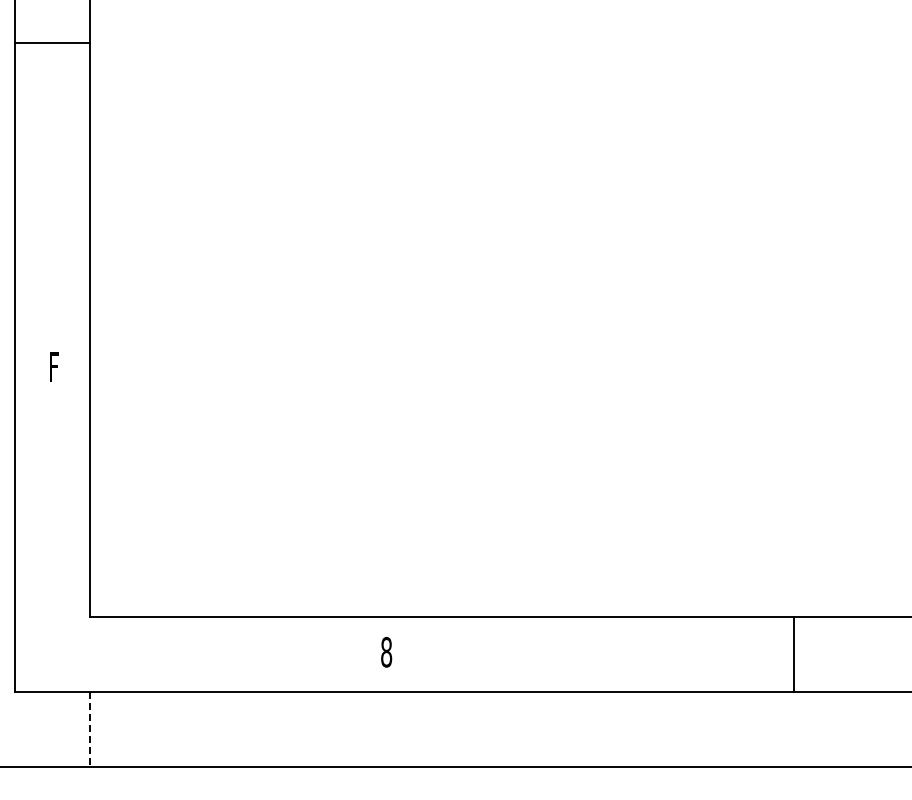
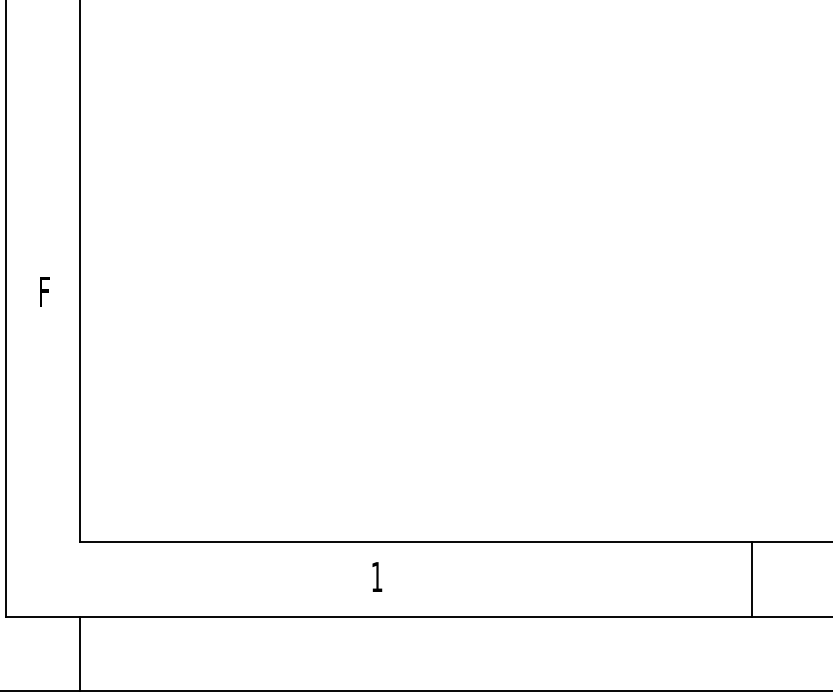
text: (386, 651) -> (377, 576), 8 -> 1
line: (794, 654) -> (752, 579), moved
line: (89, 729) -> (80, 654), dashed -> solid

